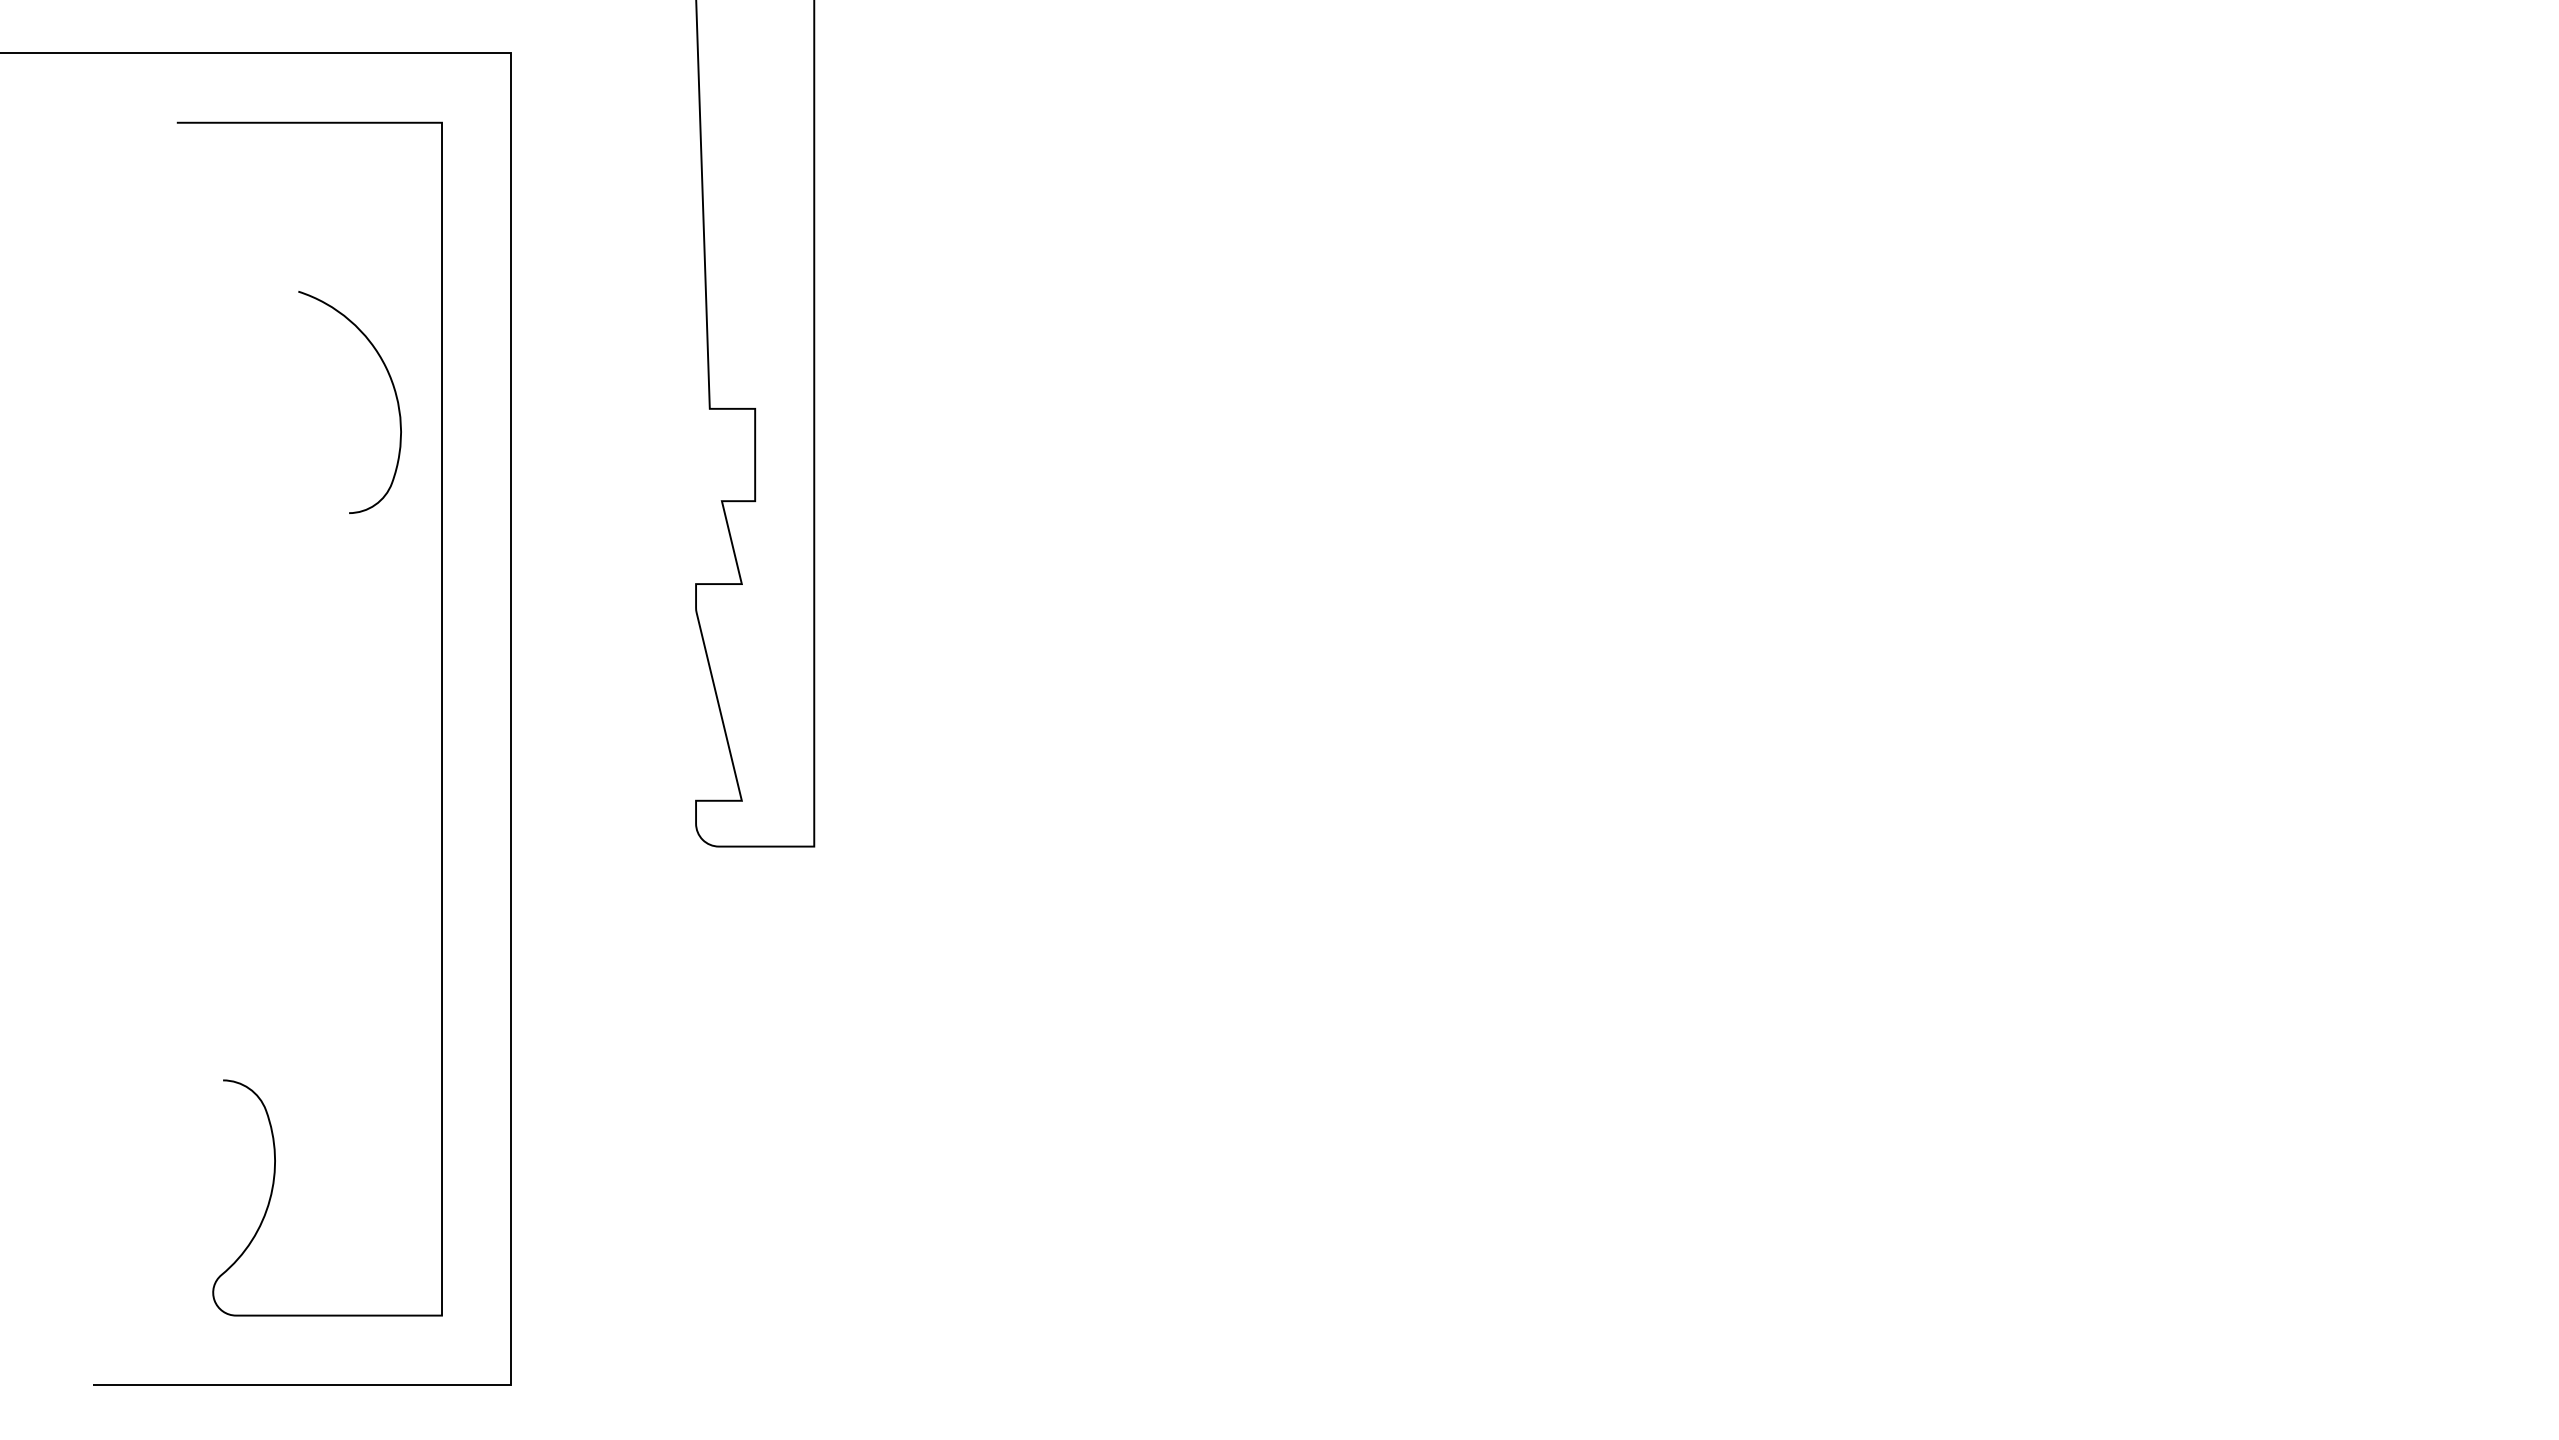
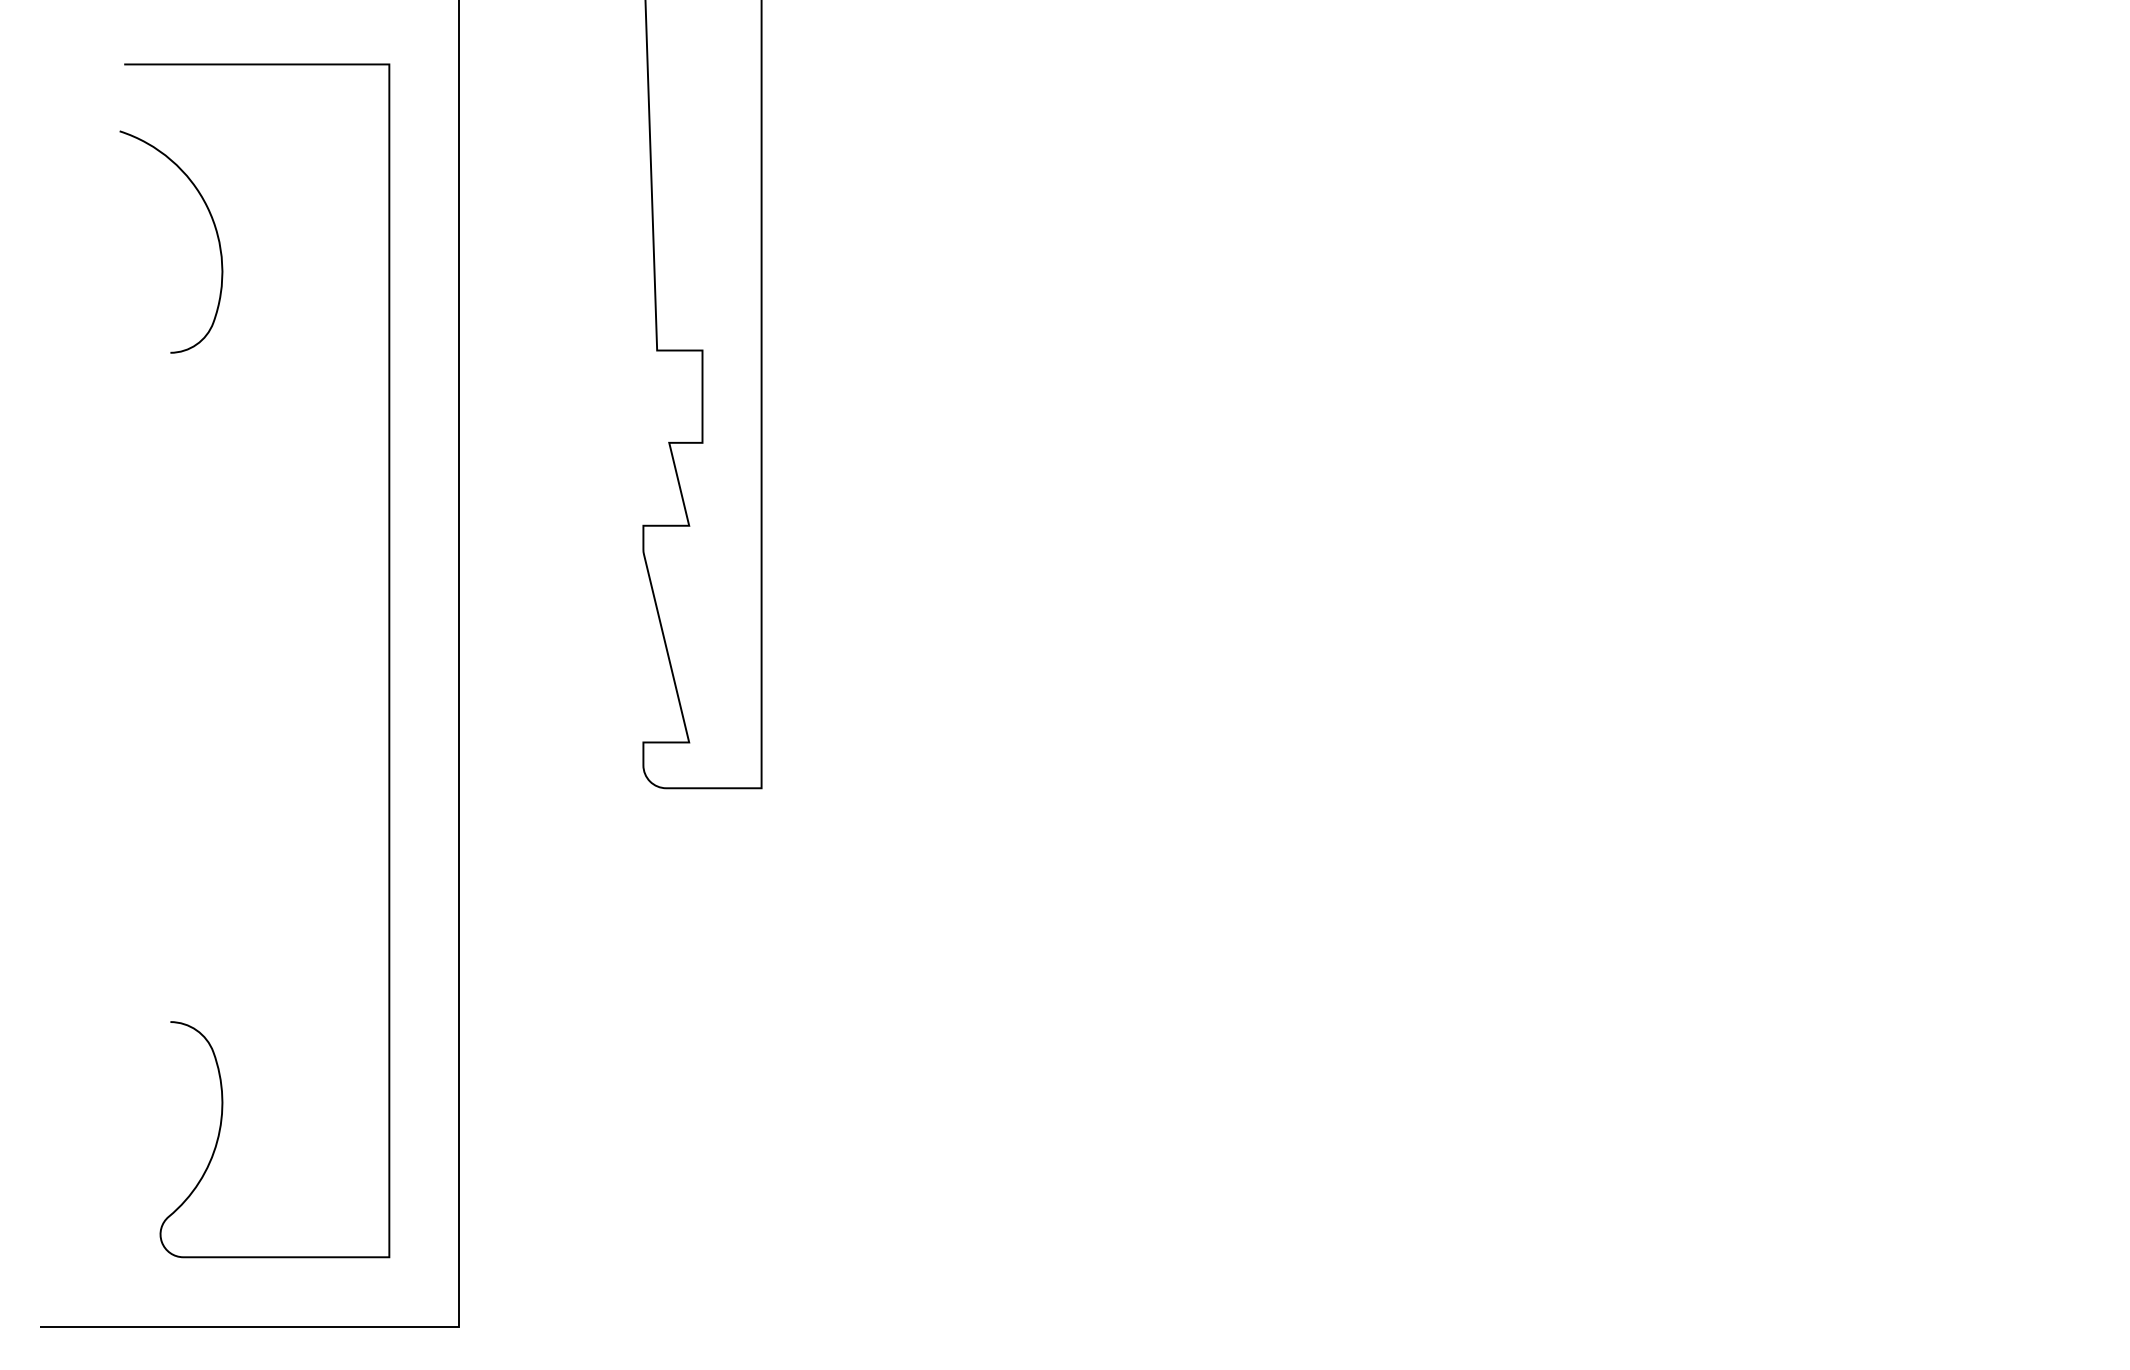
curve: (392, 386) -> (213, 226), moved

